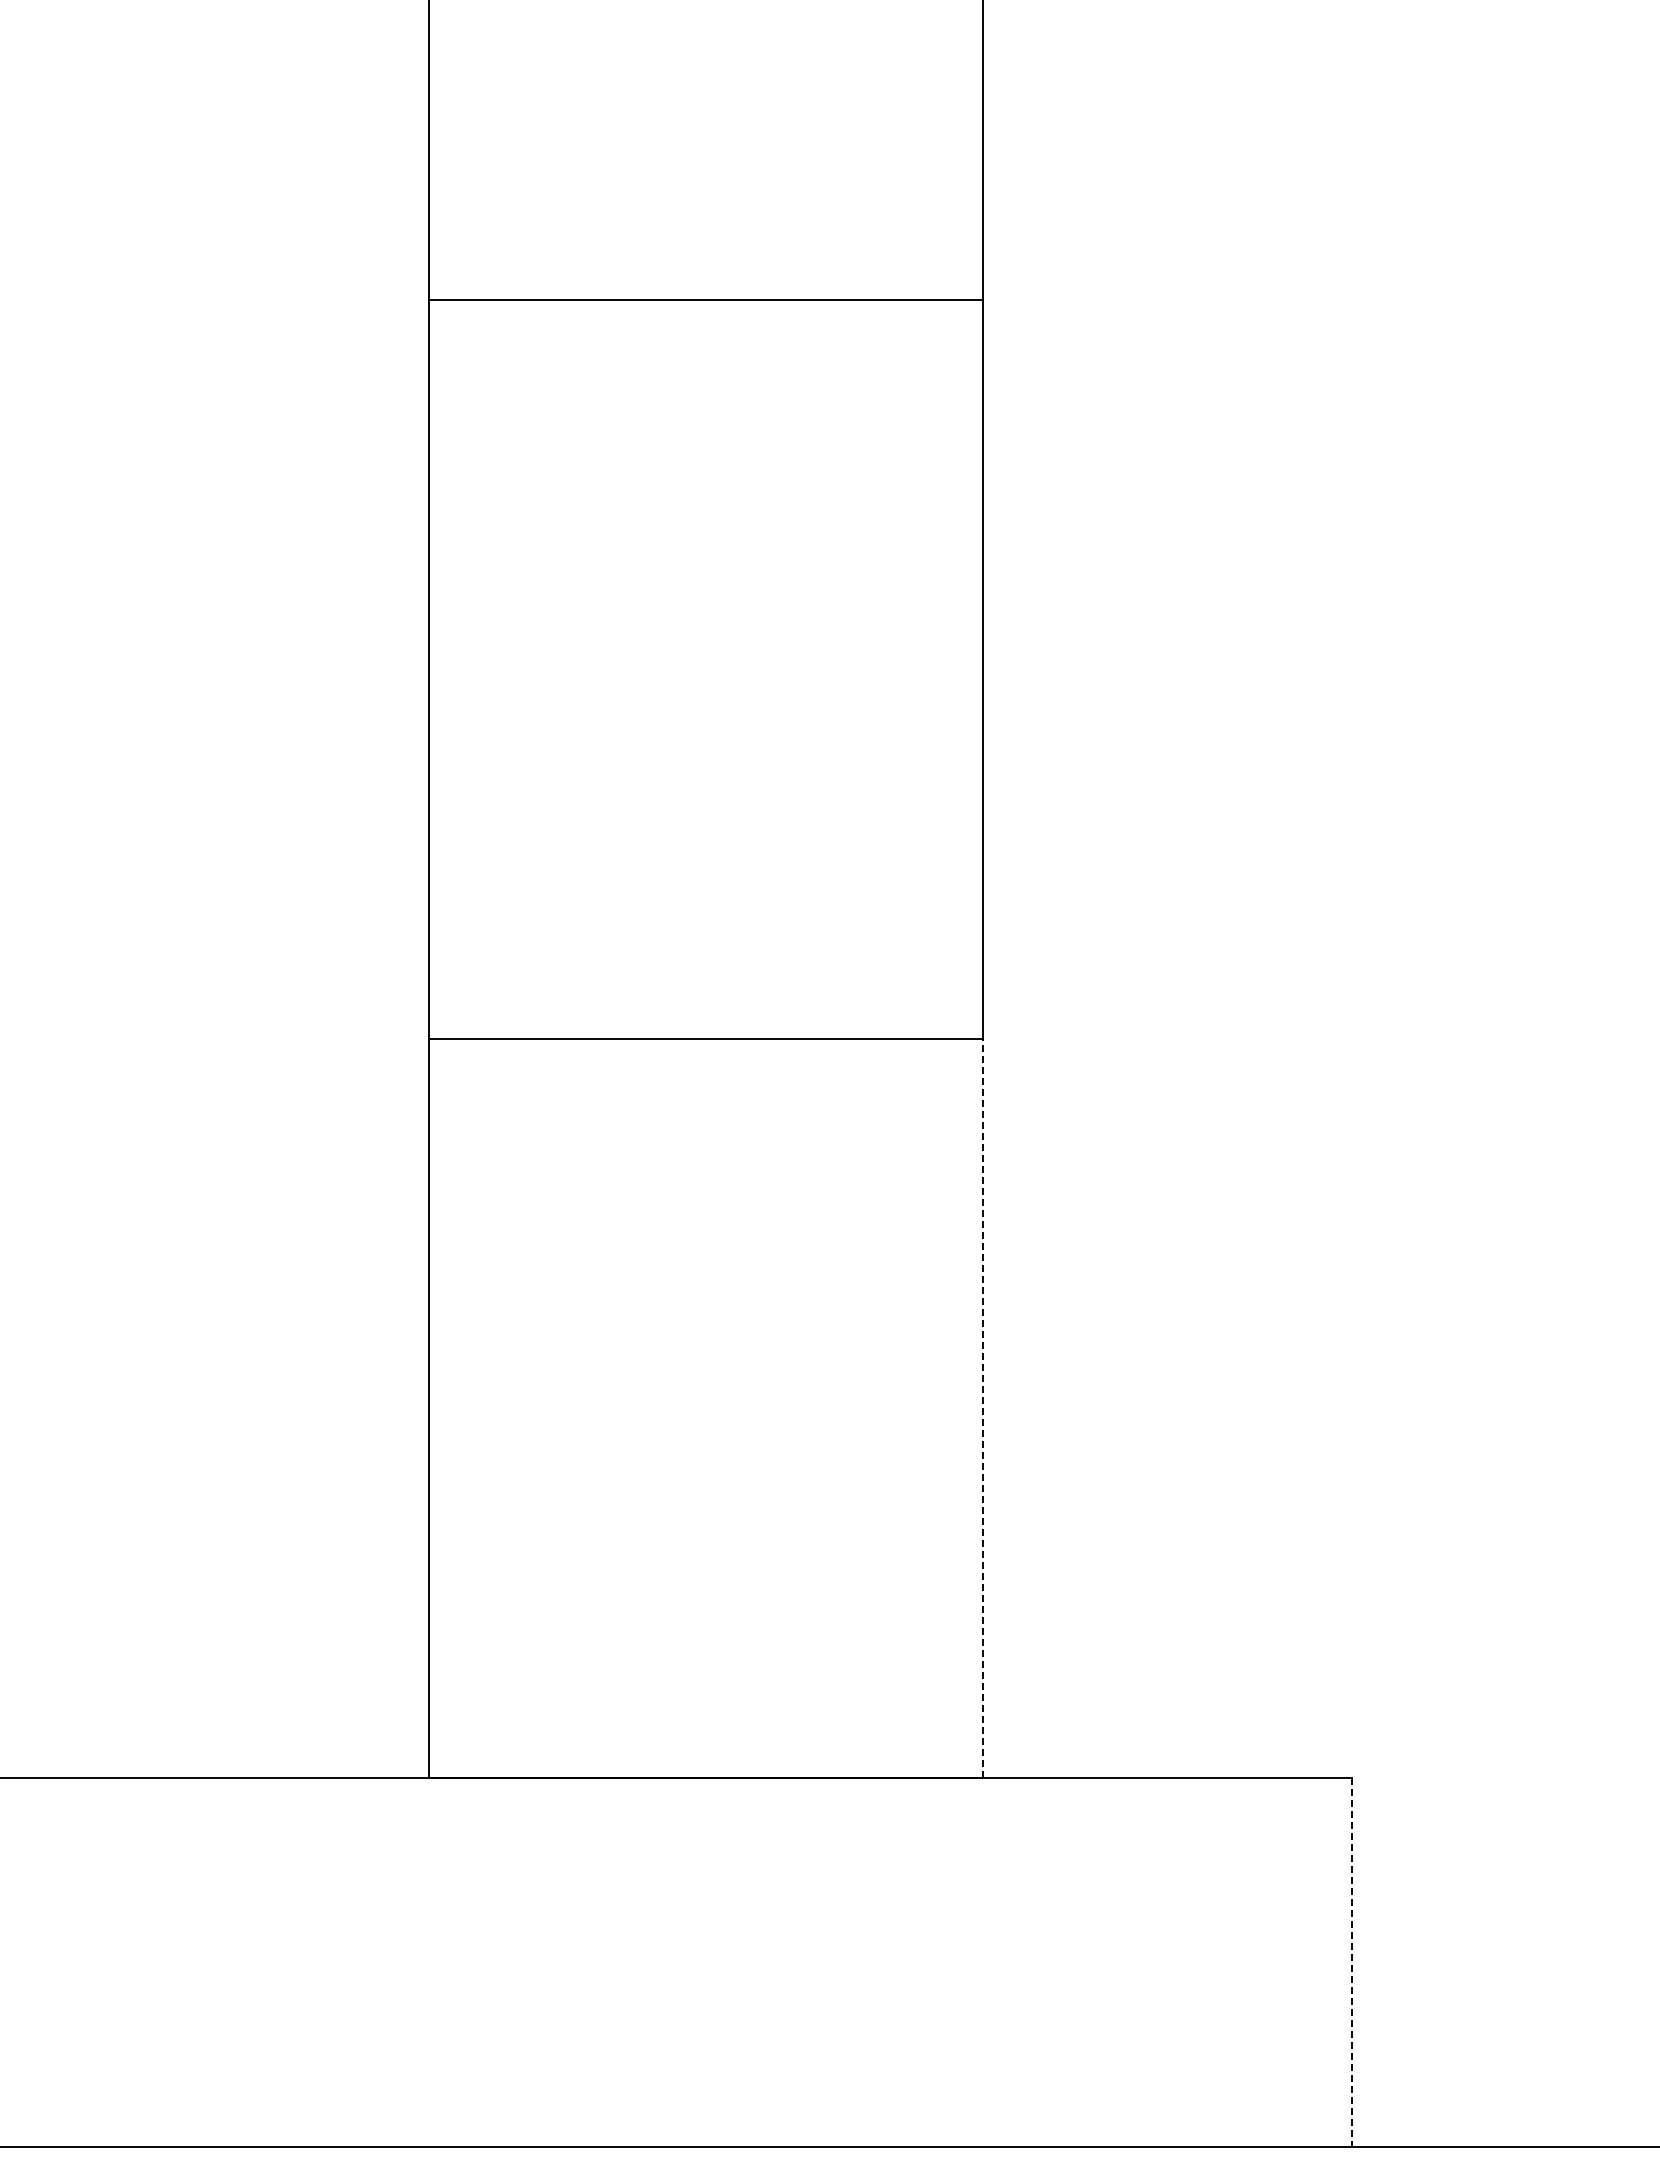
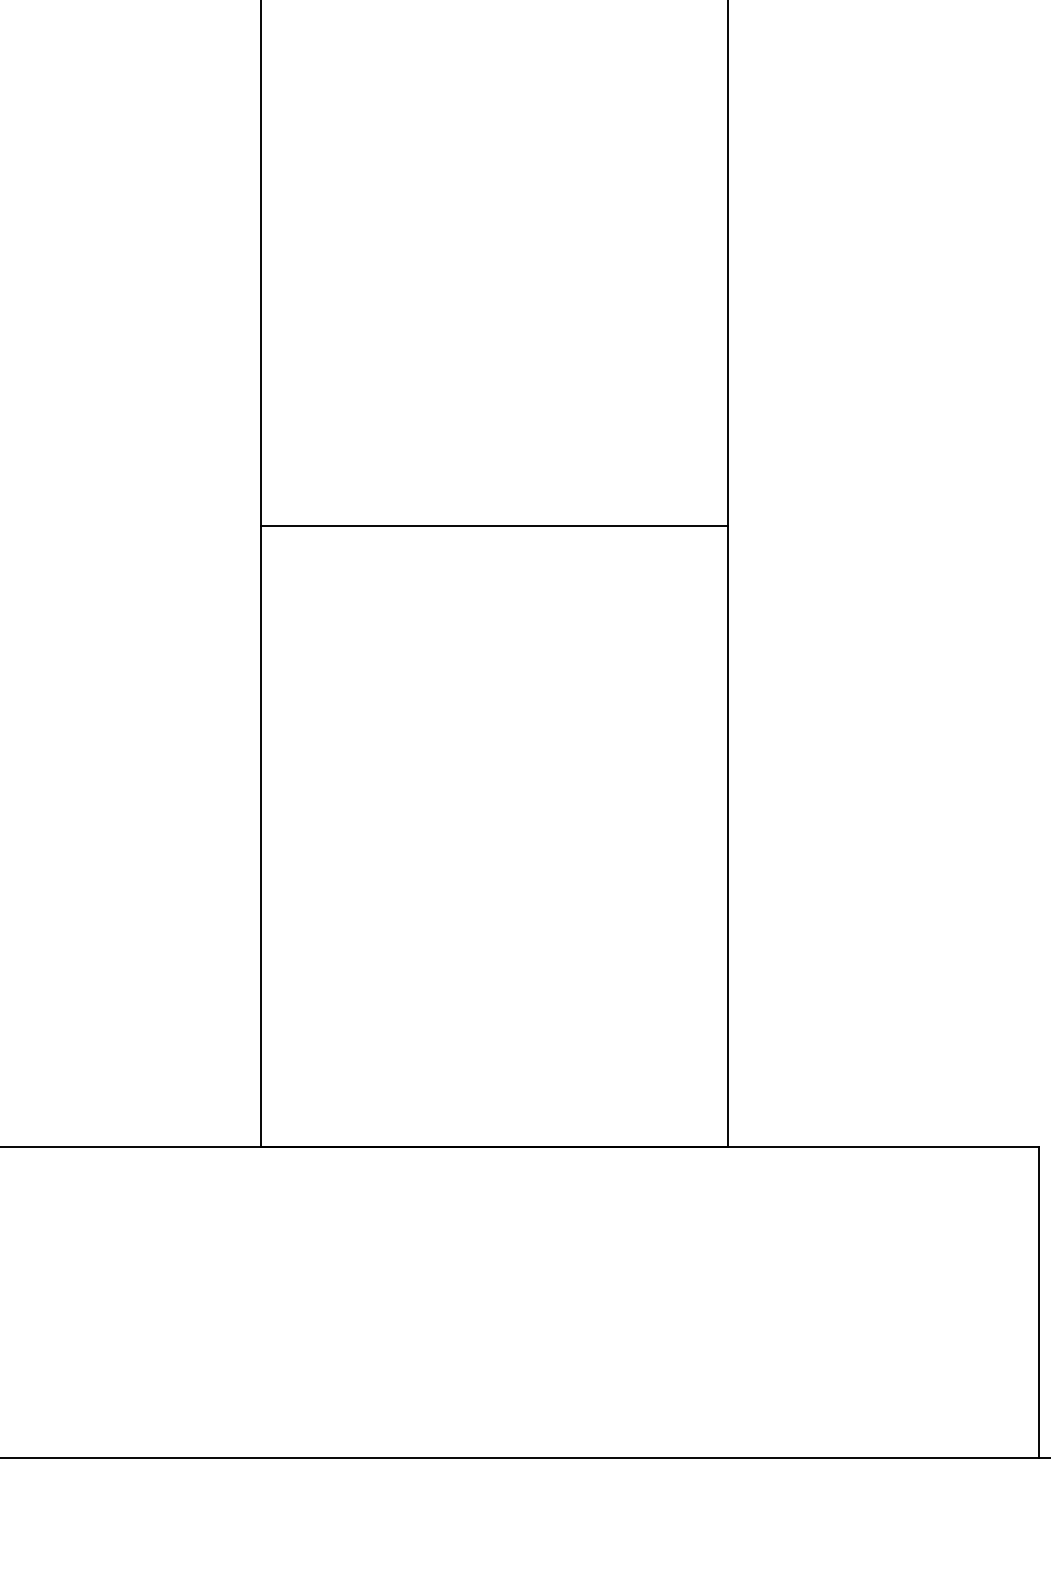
line: (982, 1407) -> (727, 835), dashed -> solid
line: (1352, 1962) -> (1038, 1302), dashed -> solid

